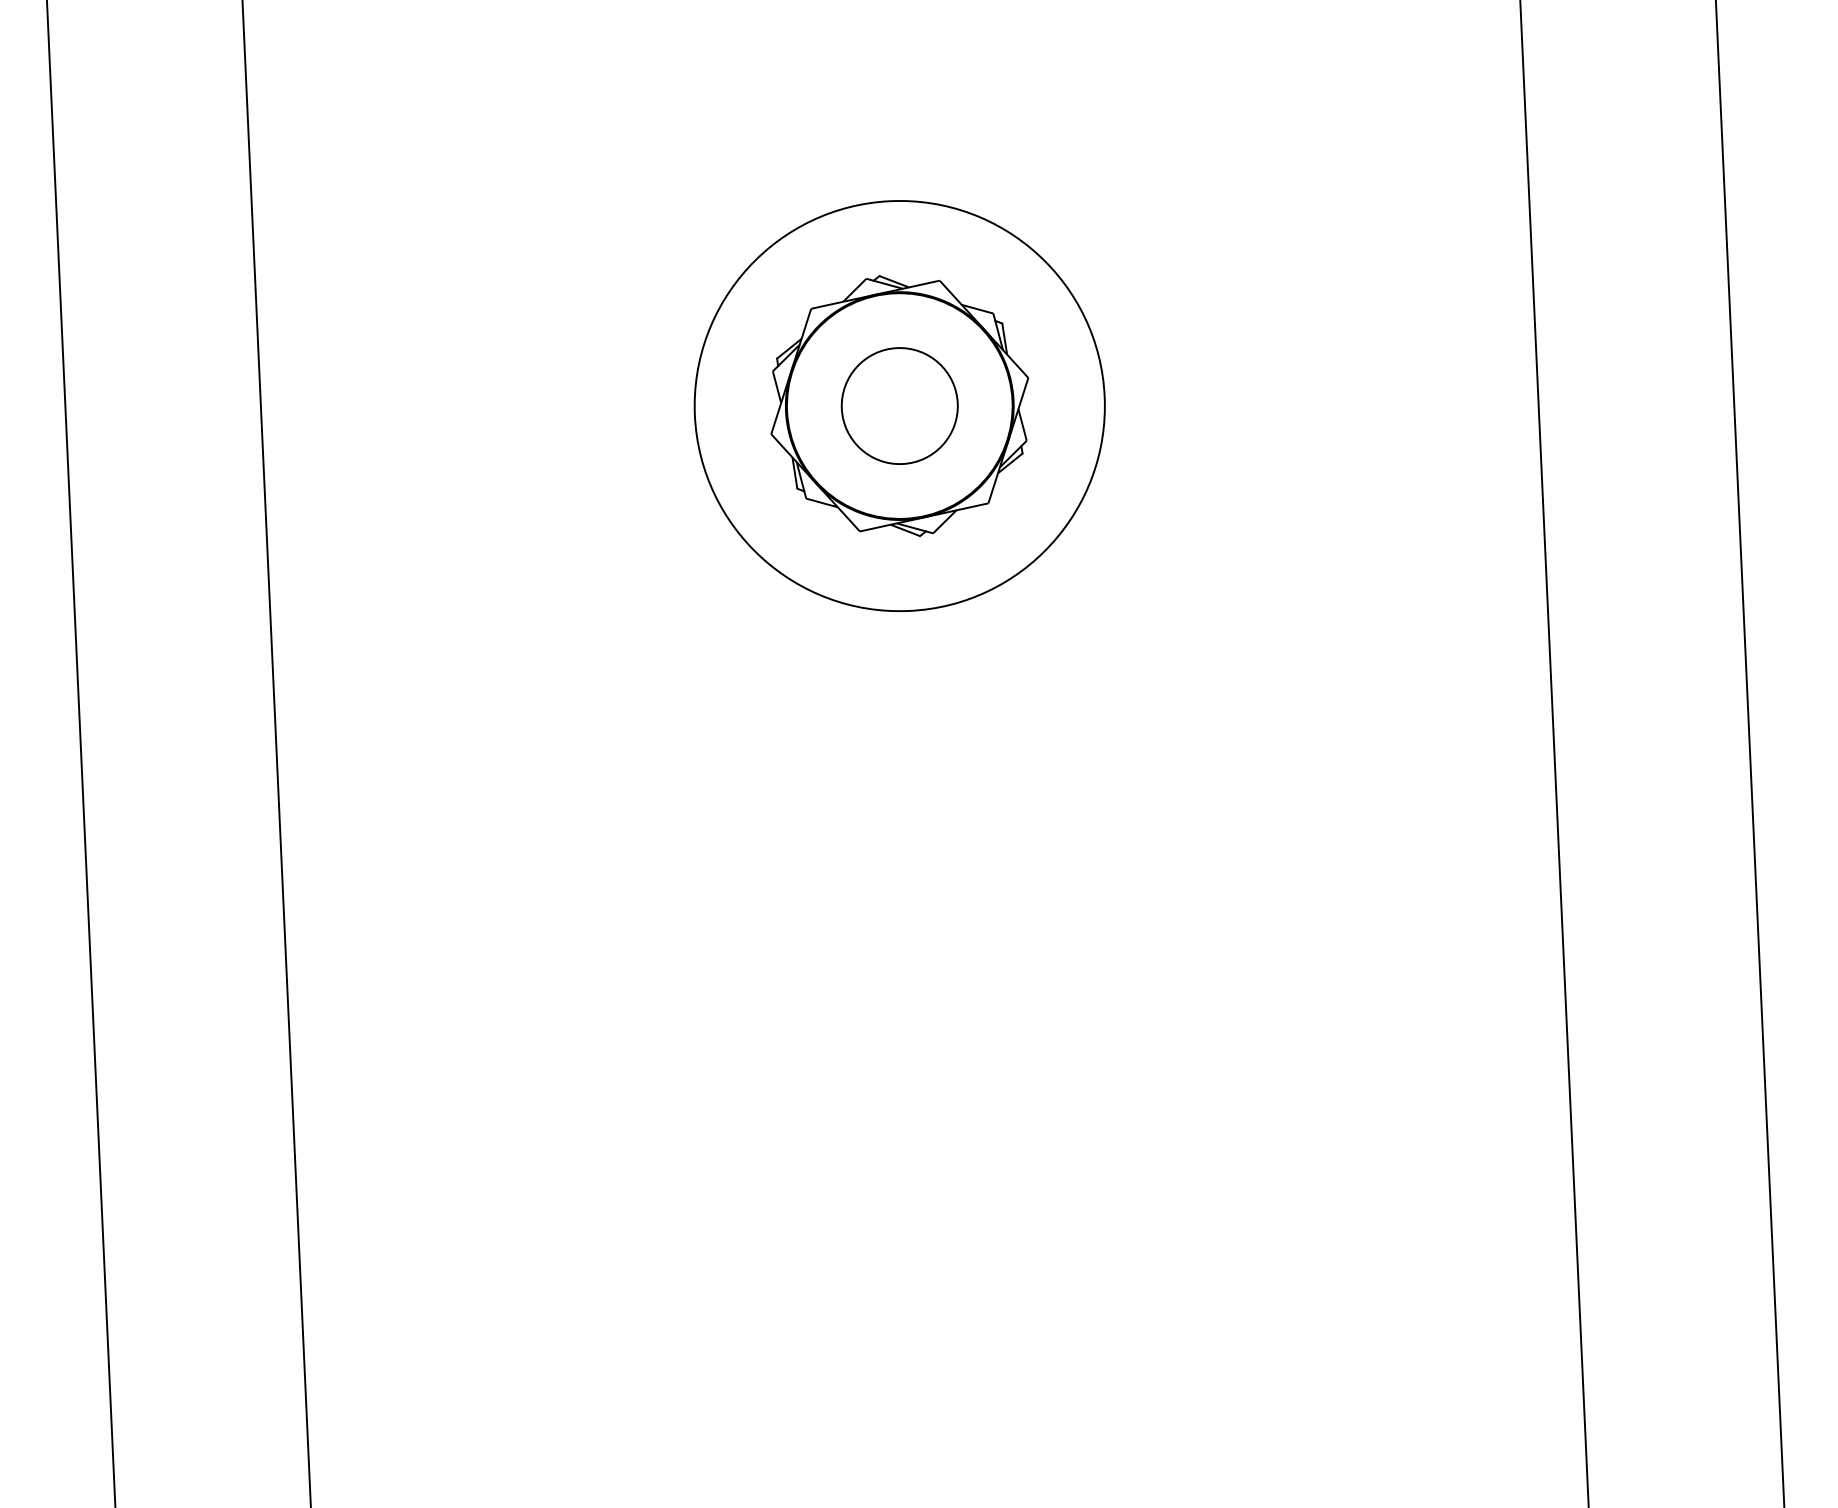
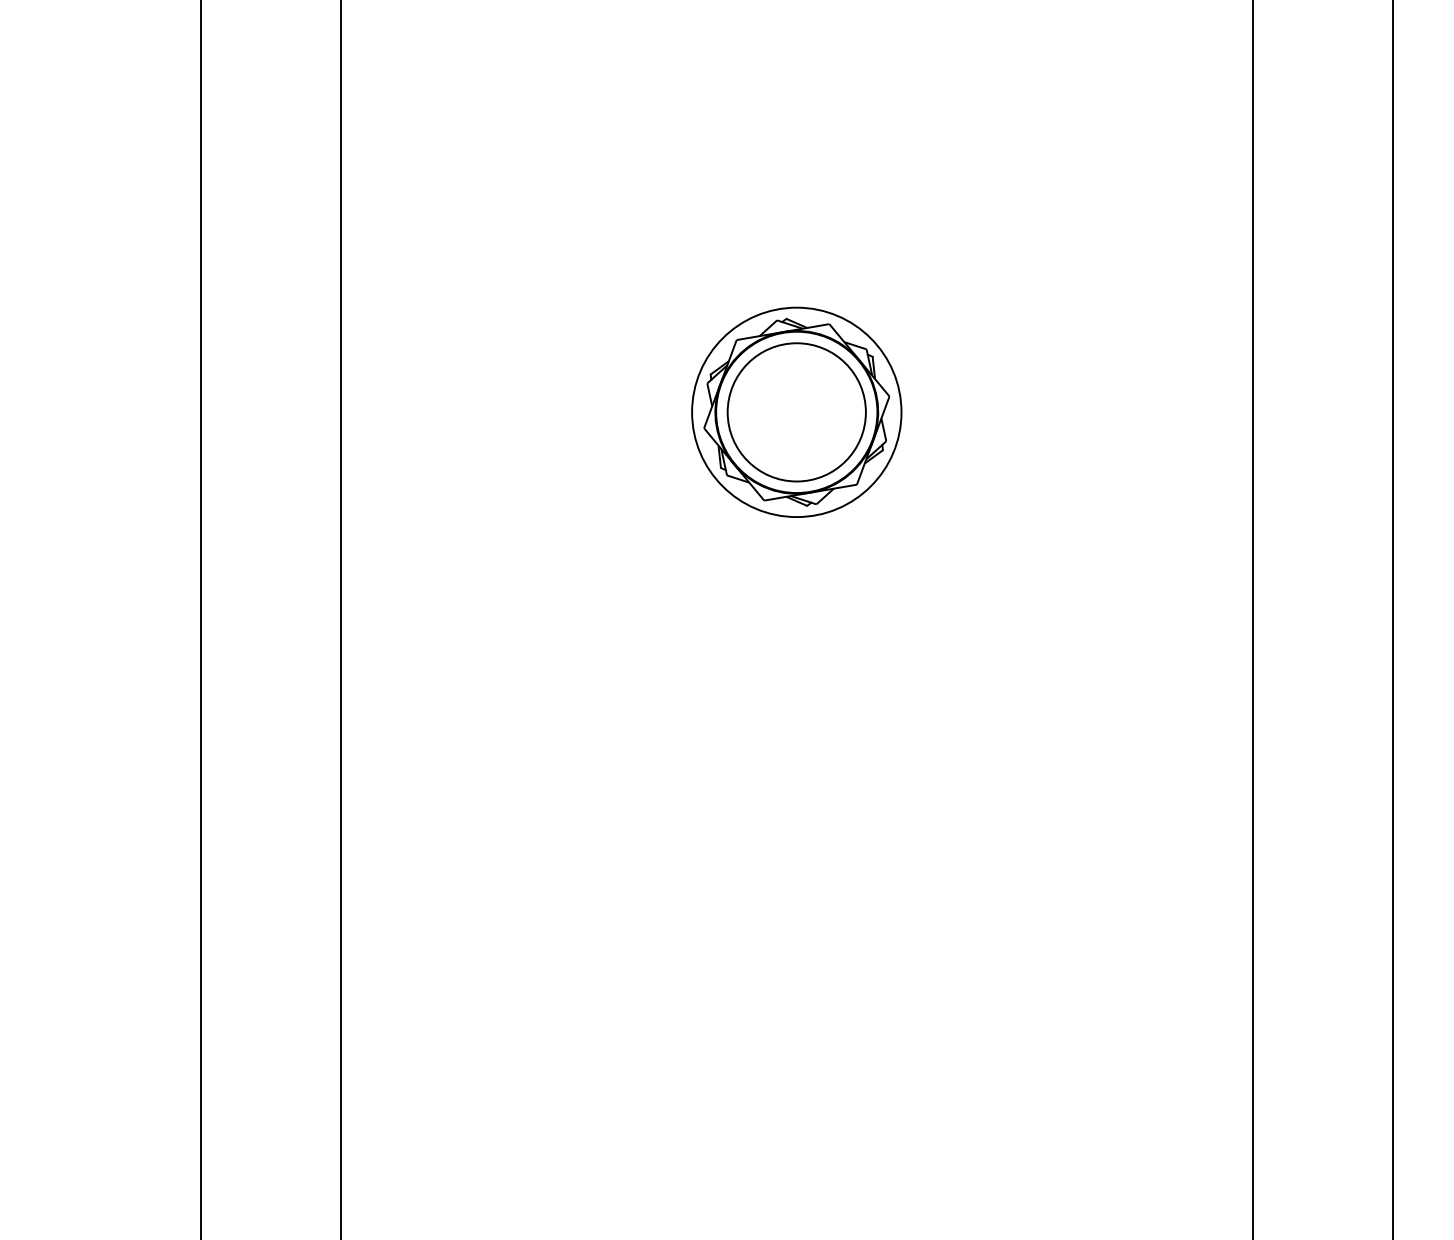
circle: (899, 406) -> (796, 412), size x0.71
circle: (899, 406) -> (796, 412), size x1.67

